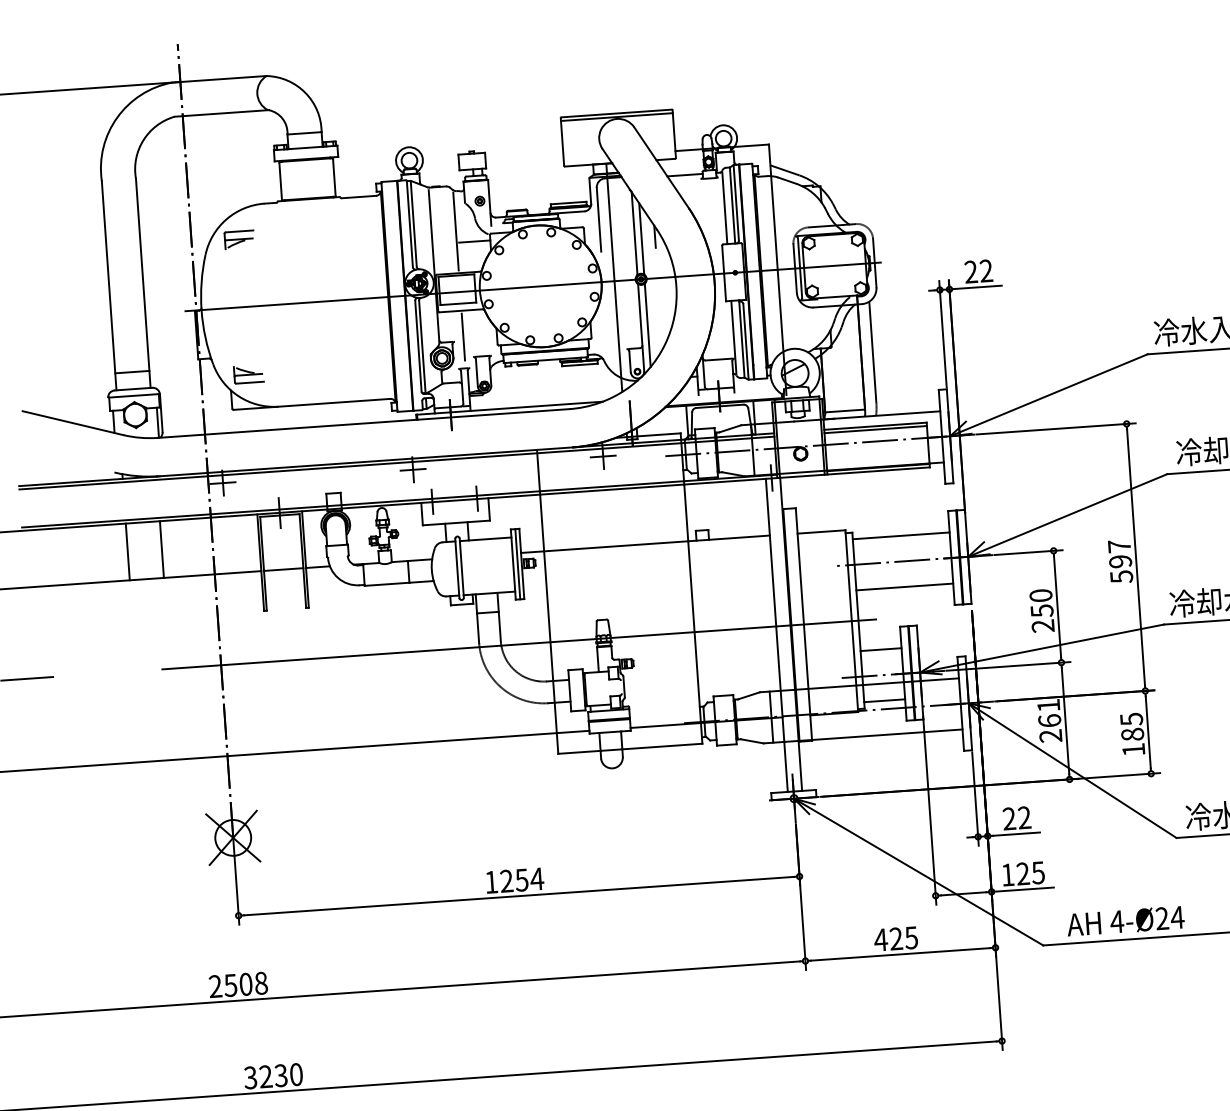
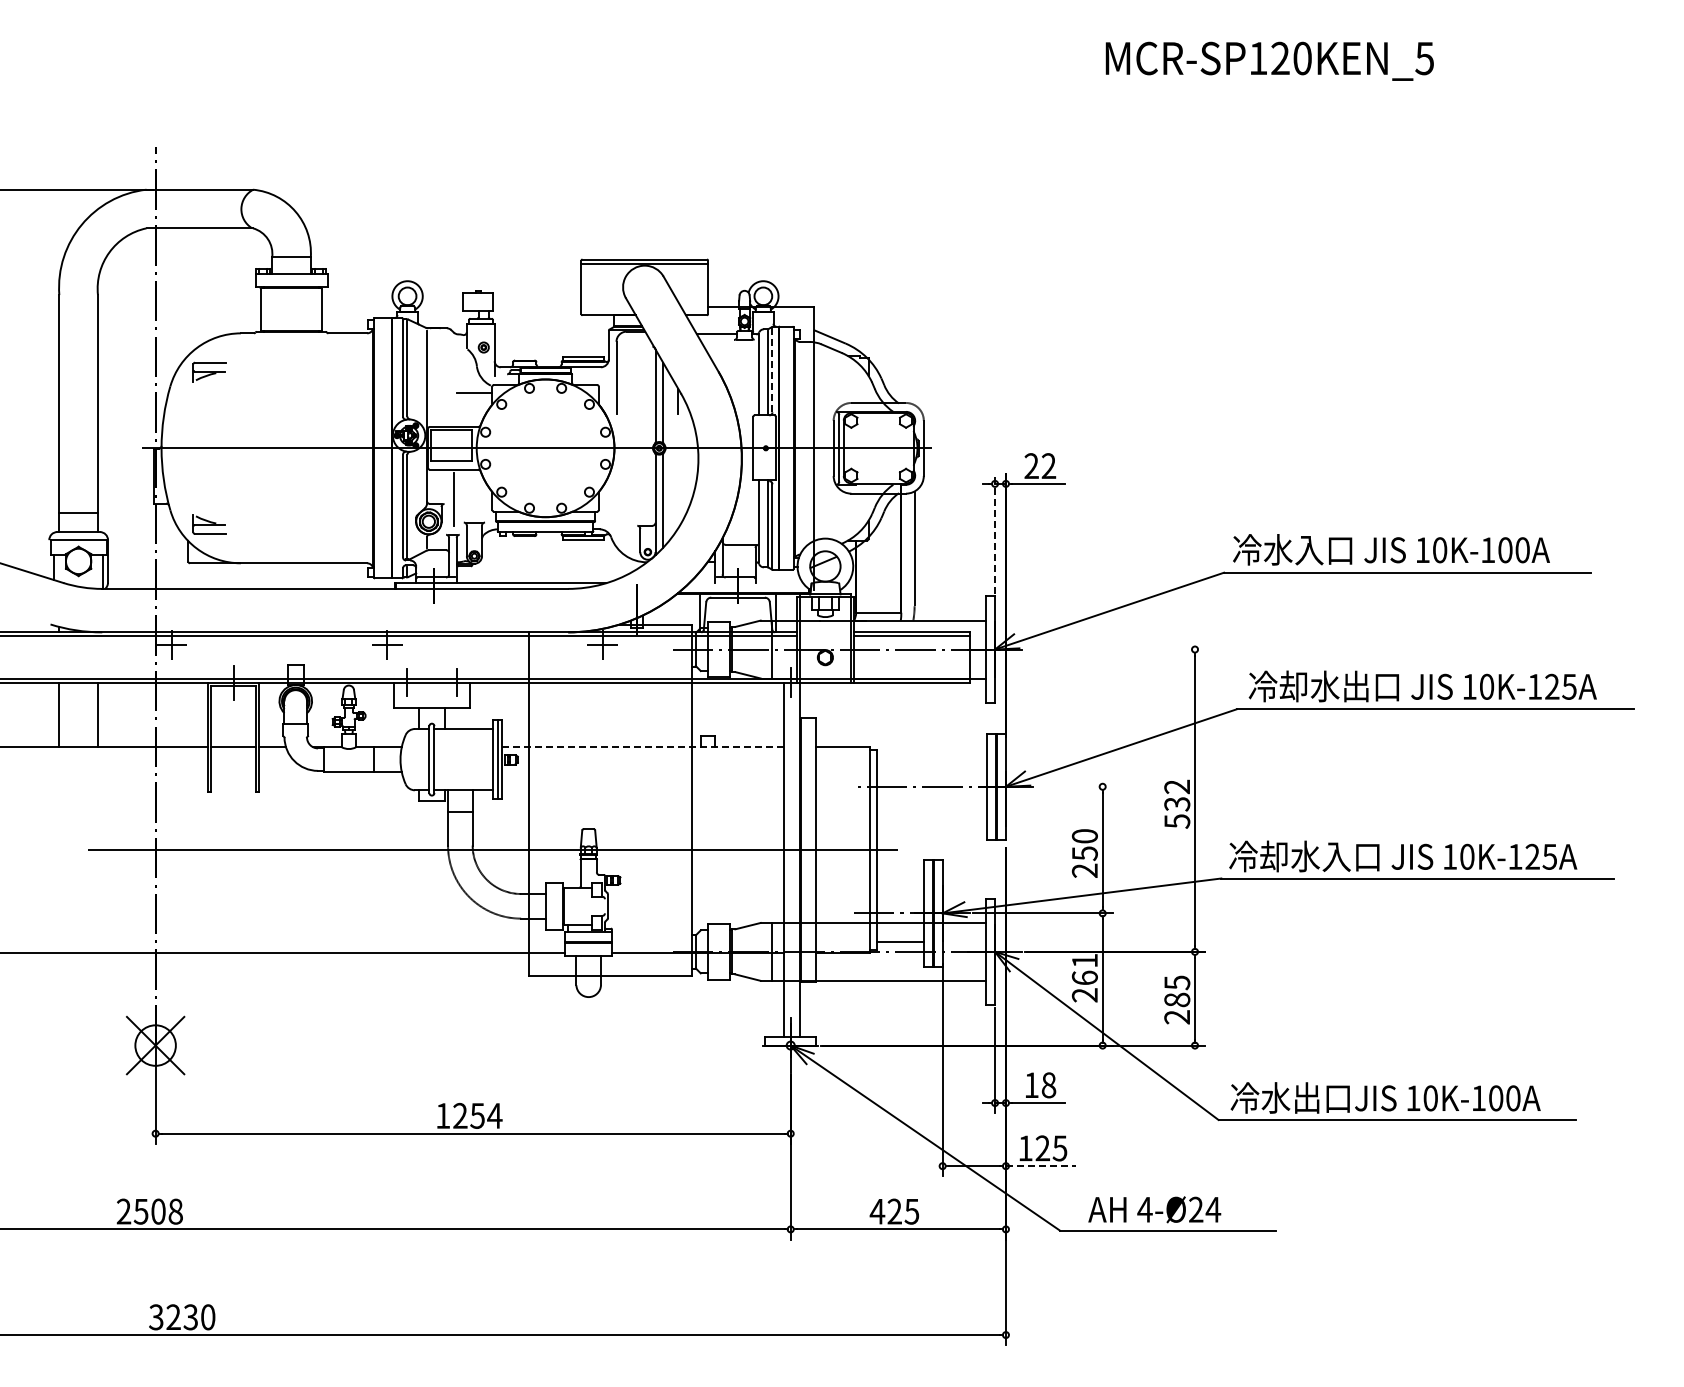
line: (736, 202) -> (772, 369), solid -> dashed
line: (456, 231) -> (454, 379), removed
line: (614, 277) -> (629, 444), removed
line: (943, 333) -> (995, 533), solid -> dashed
line: (1055, 428) -> (1114, 649), removed
line: (900, 535) -> (931, 757), removed
line: (645, 544) -> (643, 747), solid -> dashed
line: (1027, 552) -> (1073, 786), removed
text: (1120, 553) -> (1177, 795), 597 -> 532
line: (904, 586) -> (931, 815), removed
line: (881, 649) -> (900, 884), removed
text: (1133, 750) -> (1176, 1017), 185 -> 285
text: (1017, 818) -> (1040, 1085), 22 -> 18
line: (1023, 889) -> (1041, 1166), solid -> dashed

